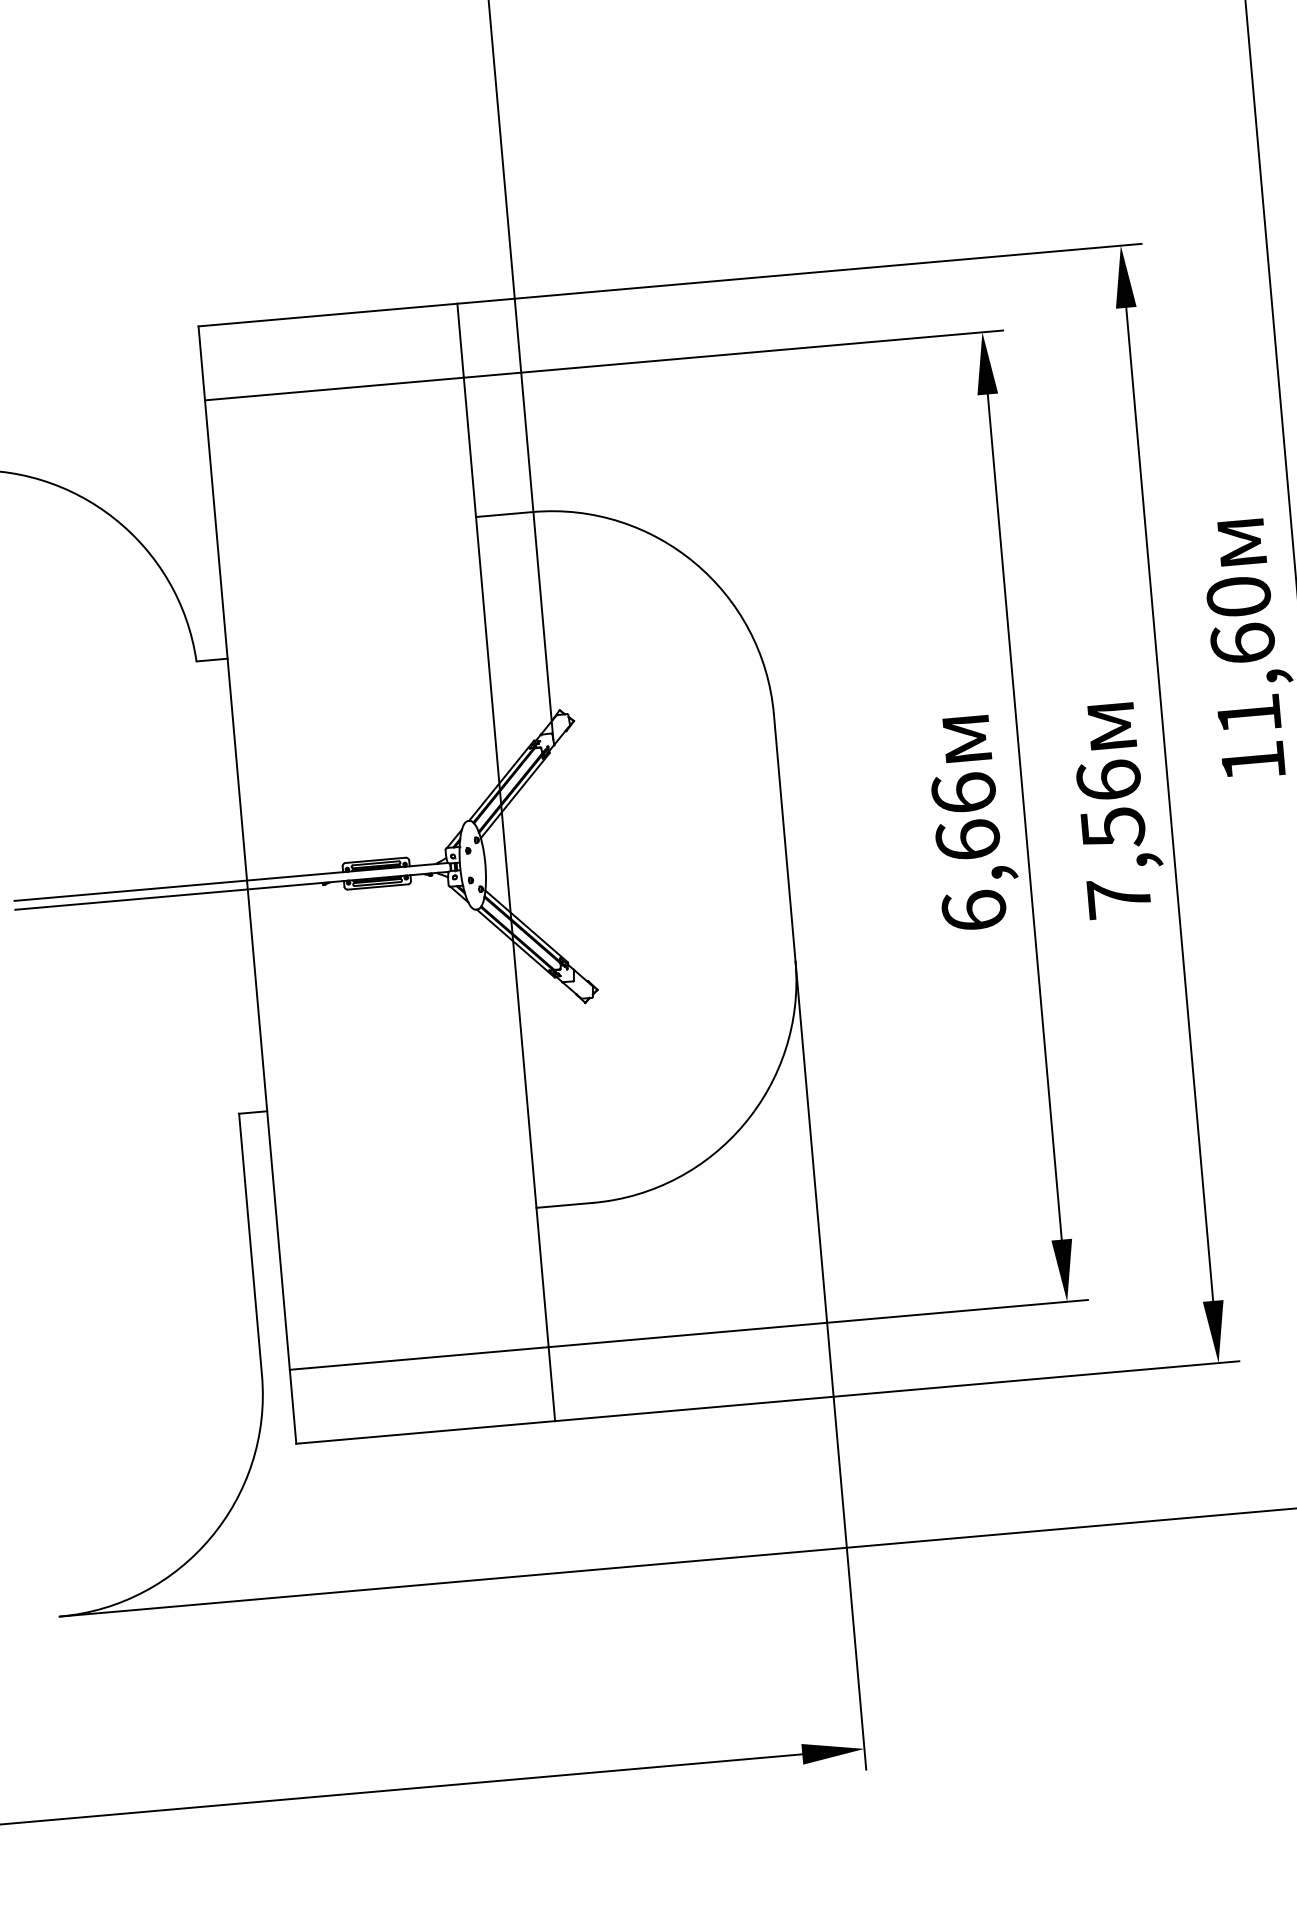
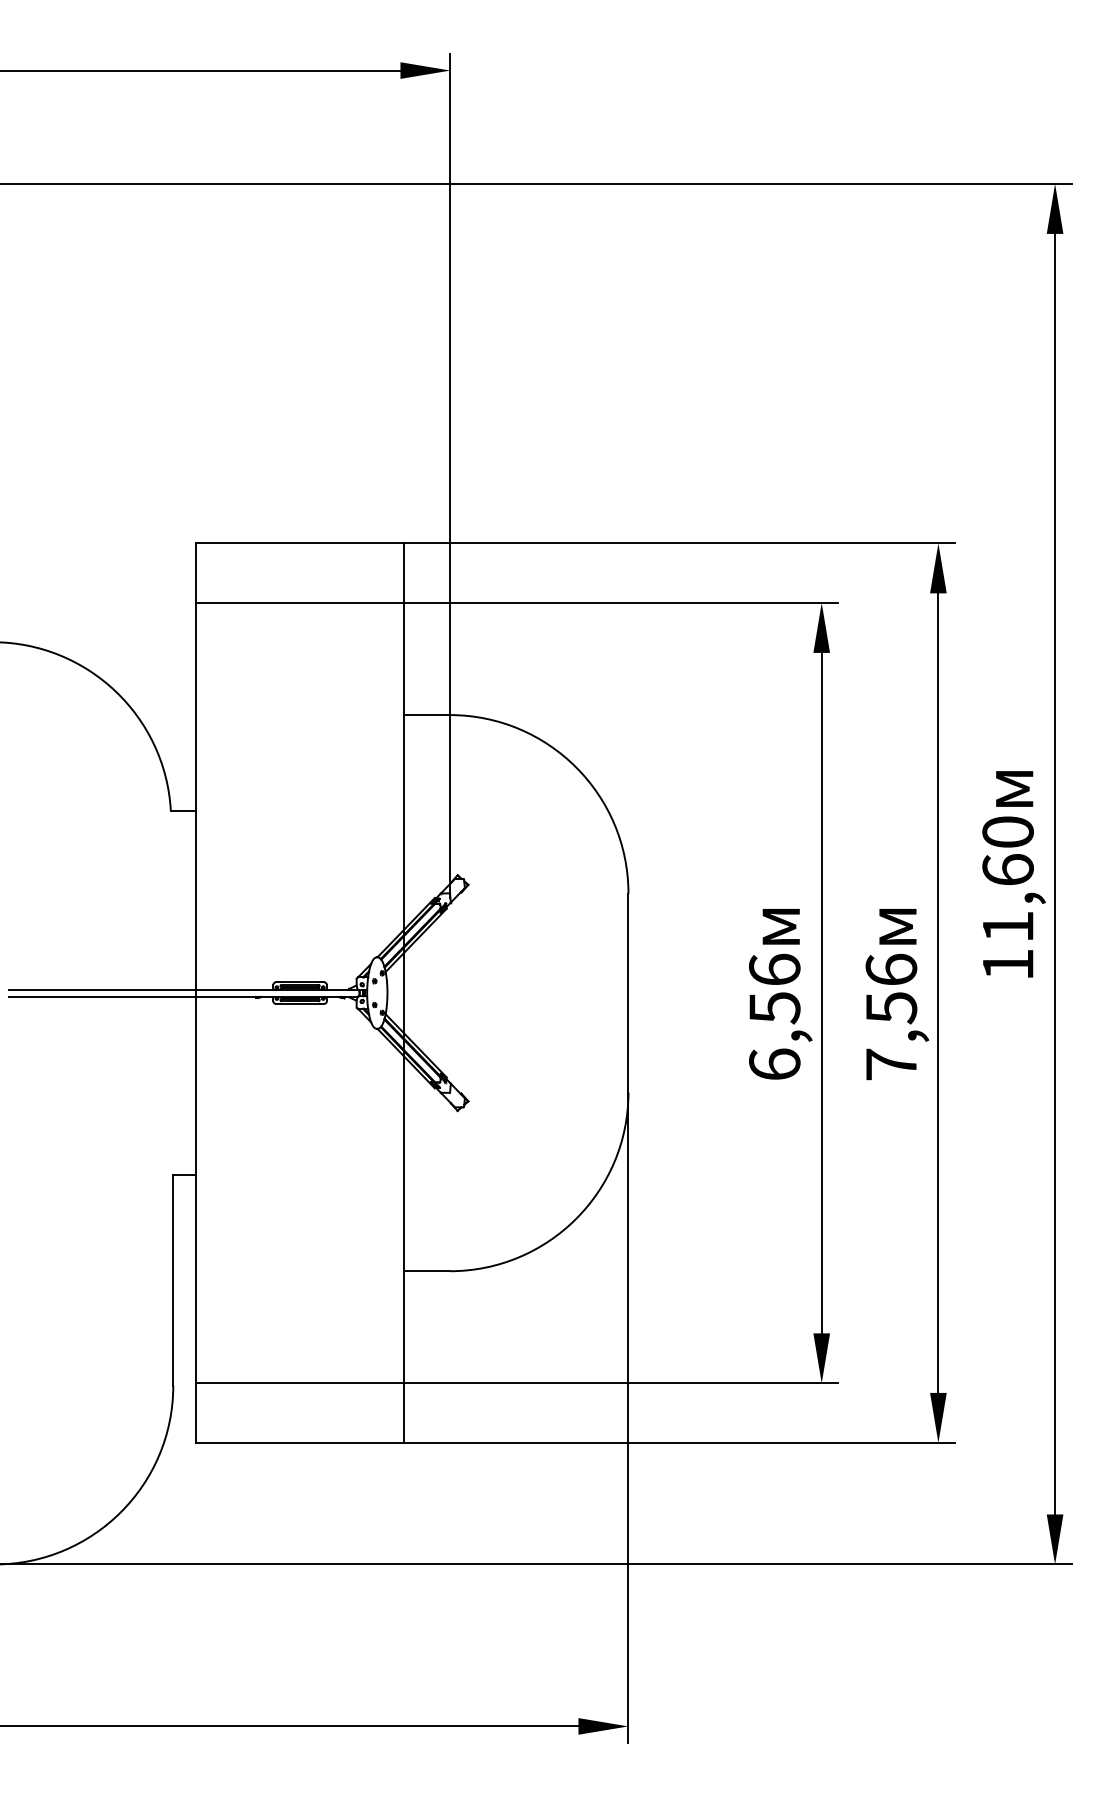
text: (967, 840) -> (774, 1007), 6,66 -> 6,56

